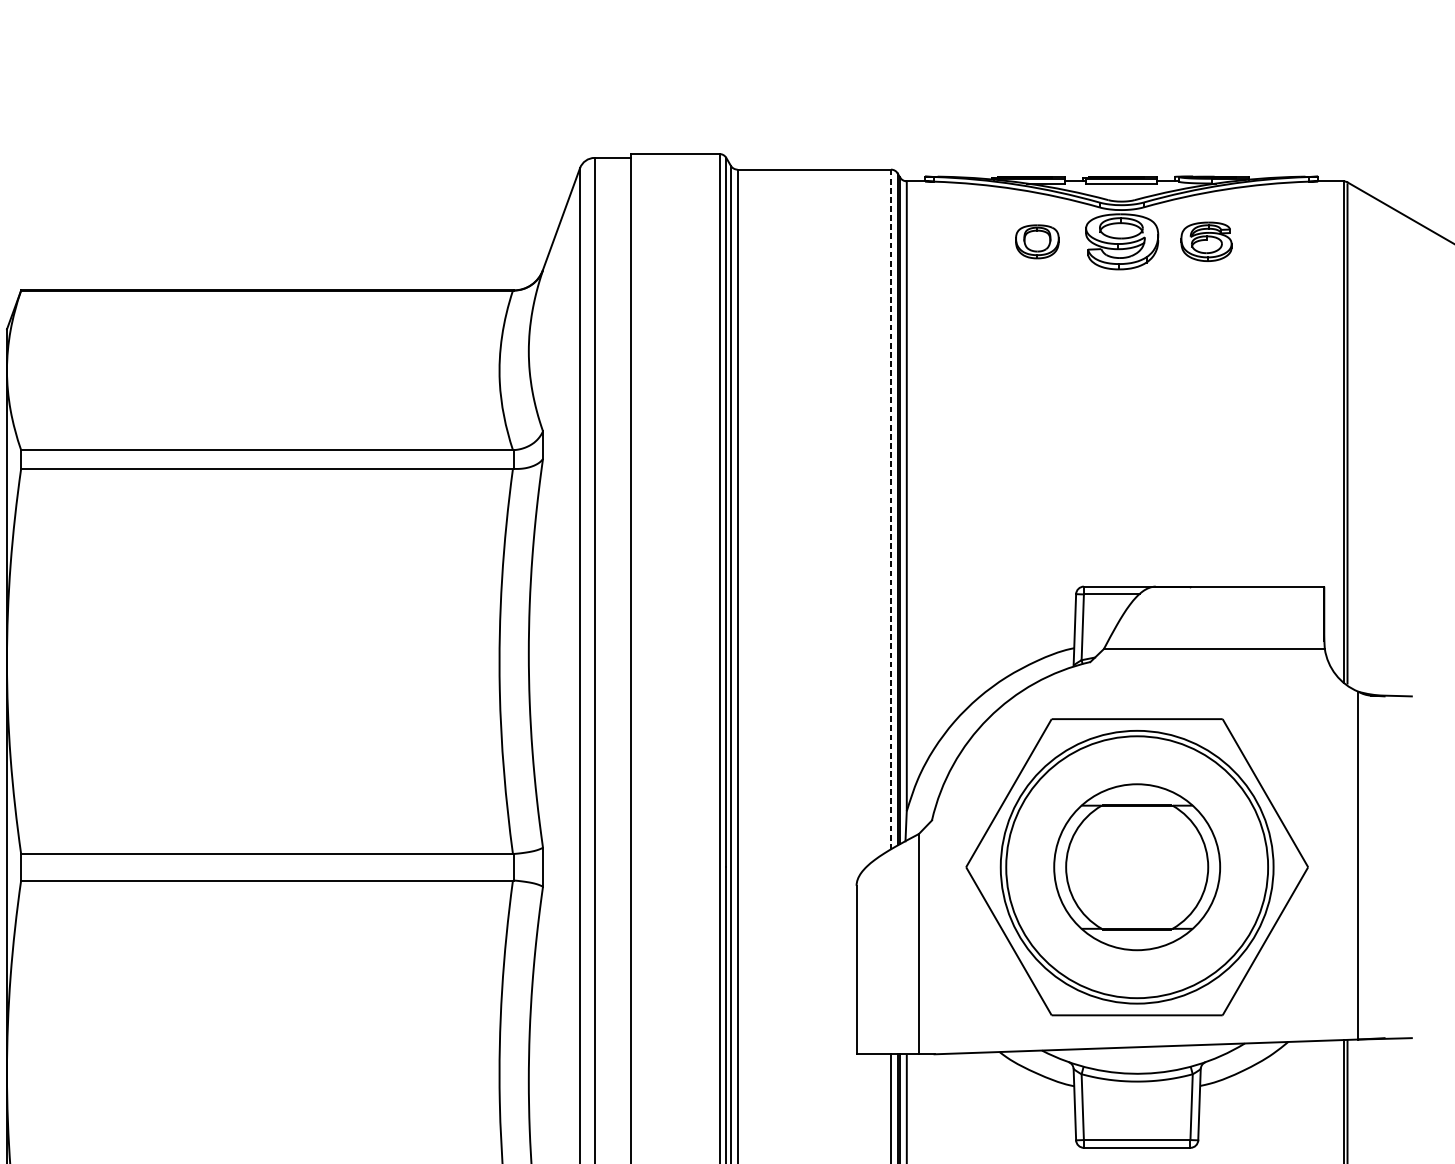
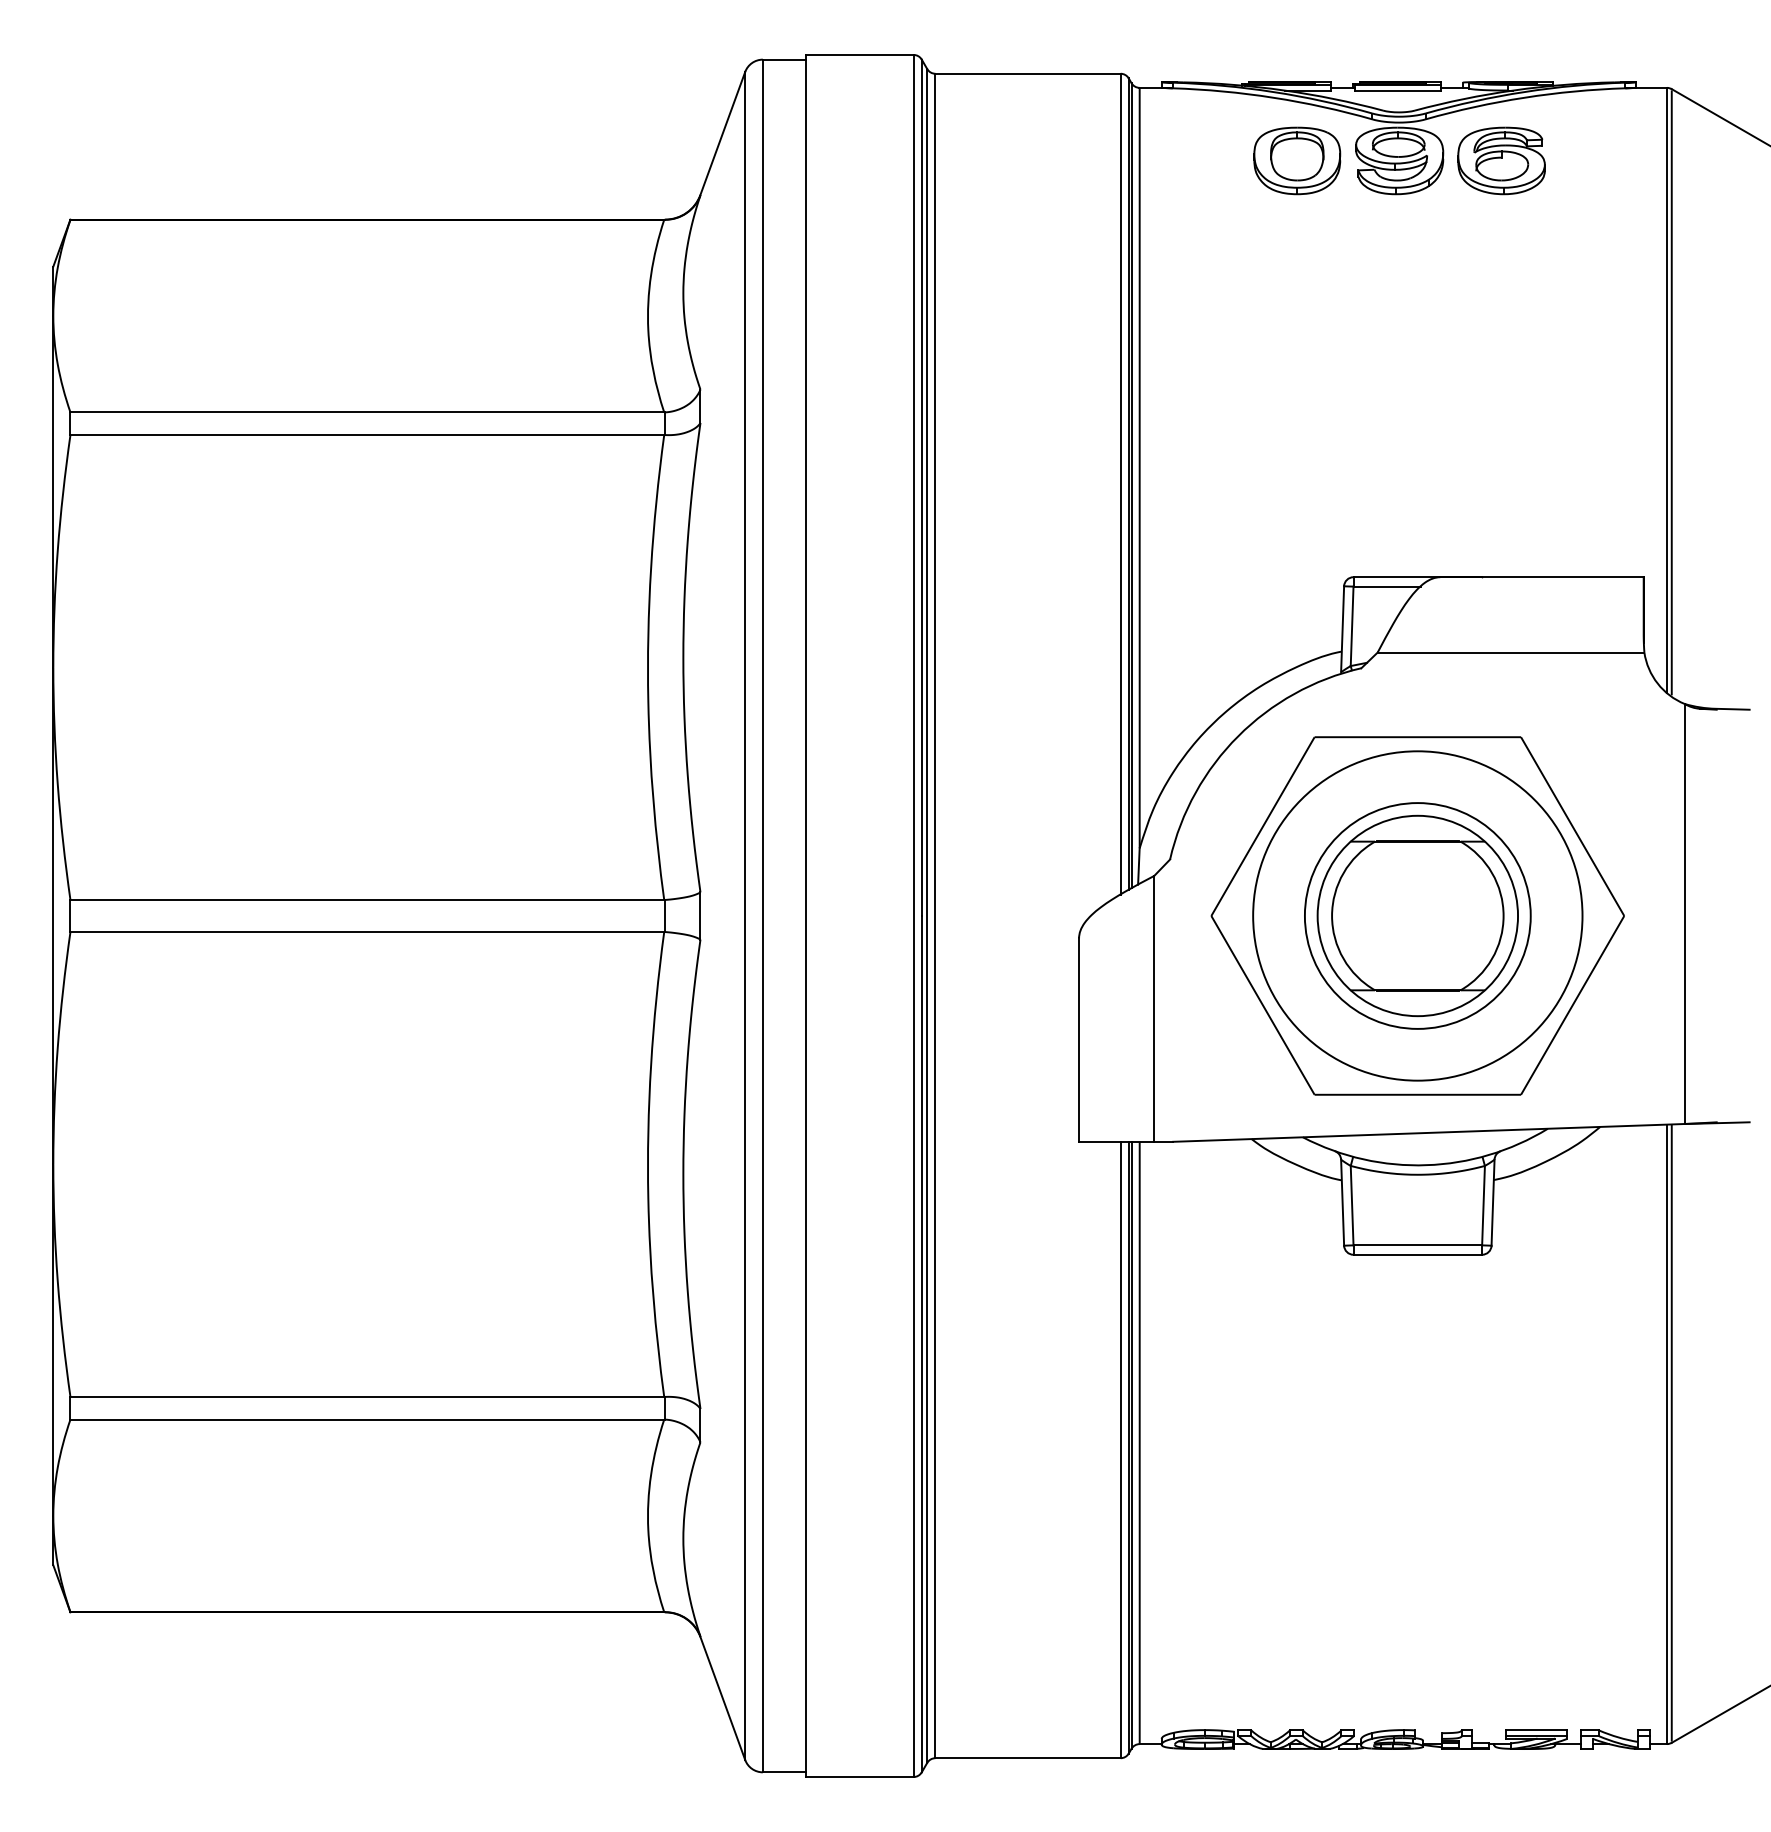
part: (1037, 241) -> (1297, 160), size x1.67
part: (1206, 241) -> (1501, 160), size x1.43
line: (890, 509) -> (1120, 484), dashed -> solid
circle: (1136, 866) -> (1417, 915), size x0.71

